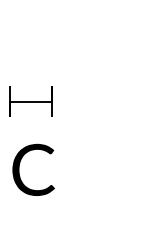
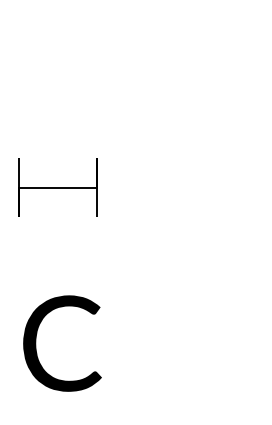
text: (33, 169) -> (62, 342), moved

